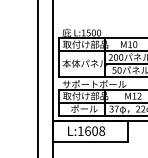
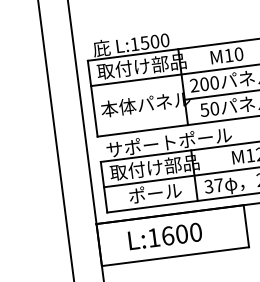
text: (102, 131) -> (196, 232), L:1608 -> L:1600

